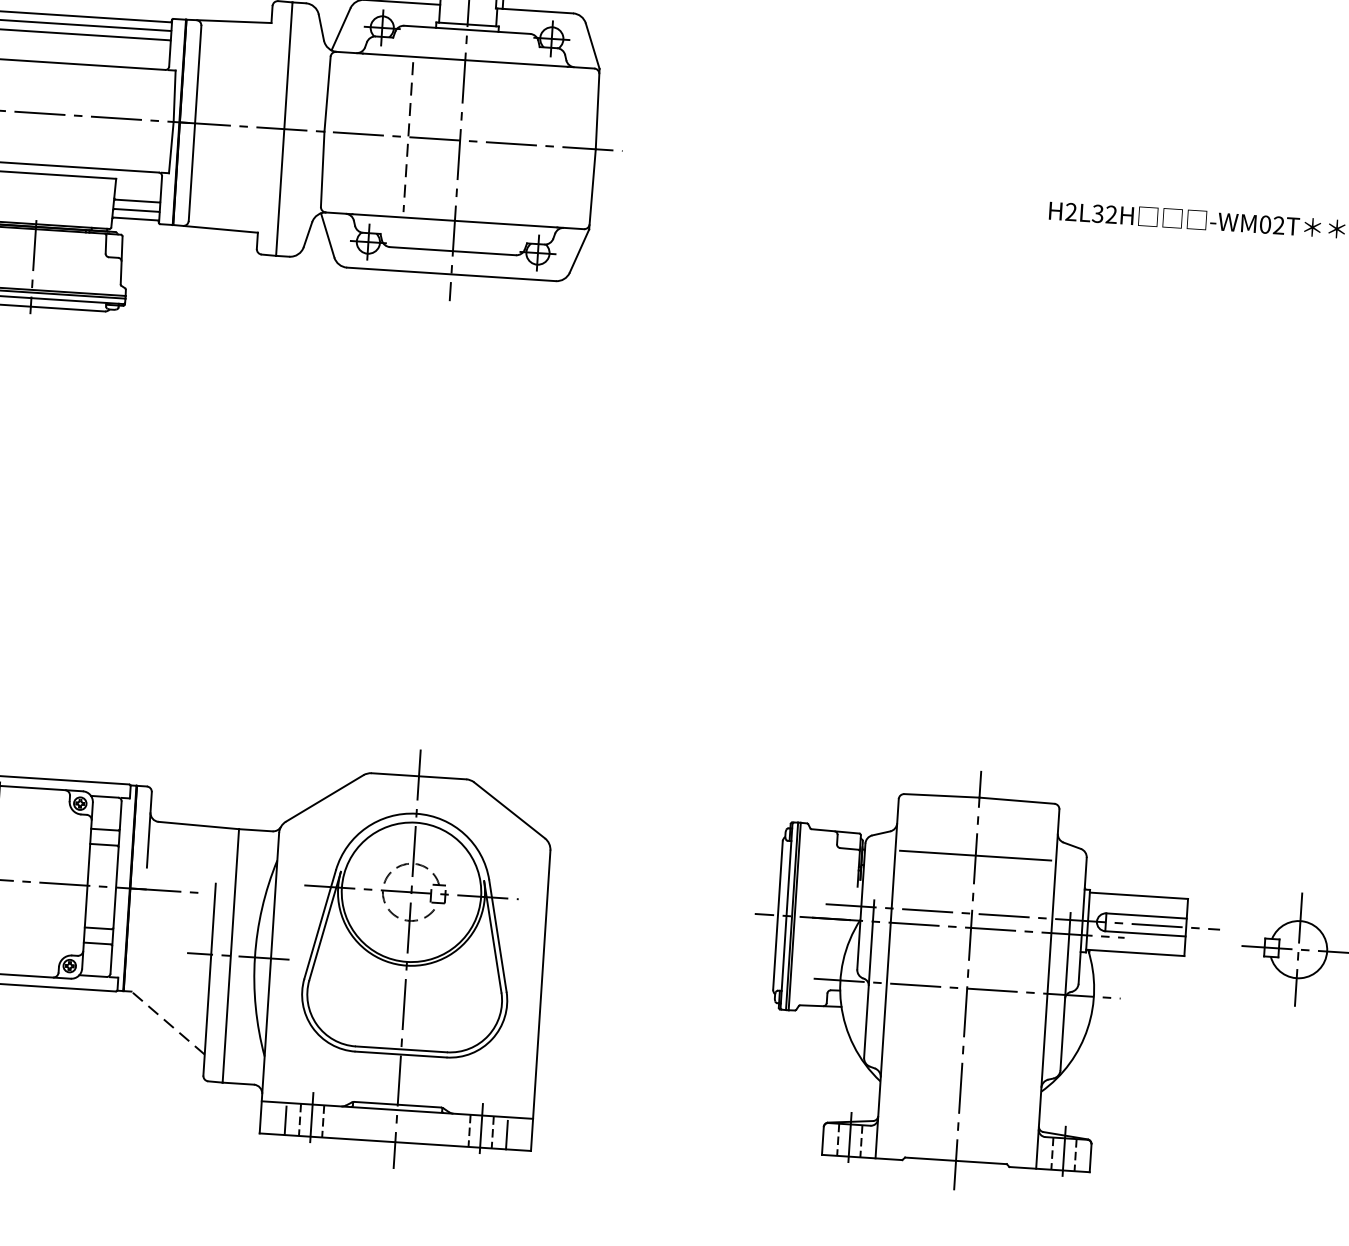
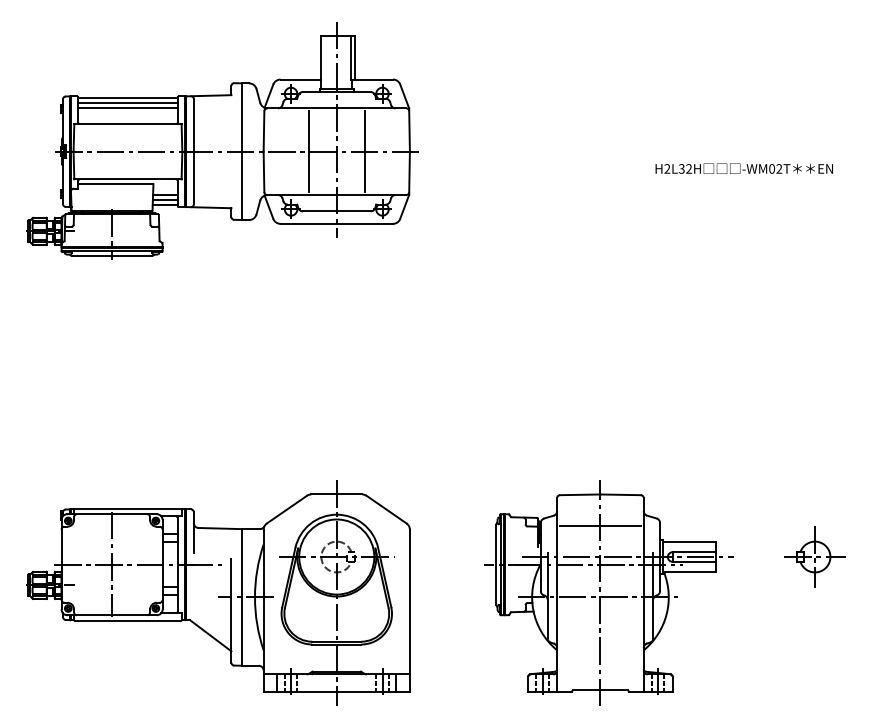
line: (407, 138) -> (308, 152), dashed -> solid
line: (511, 143) -> (364, 151), added
part: (982, 980) -> (608, 592), moved
line: (167, 1022) -> (210, 635), dashed -> solid

